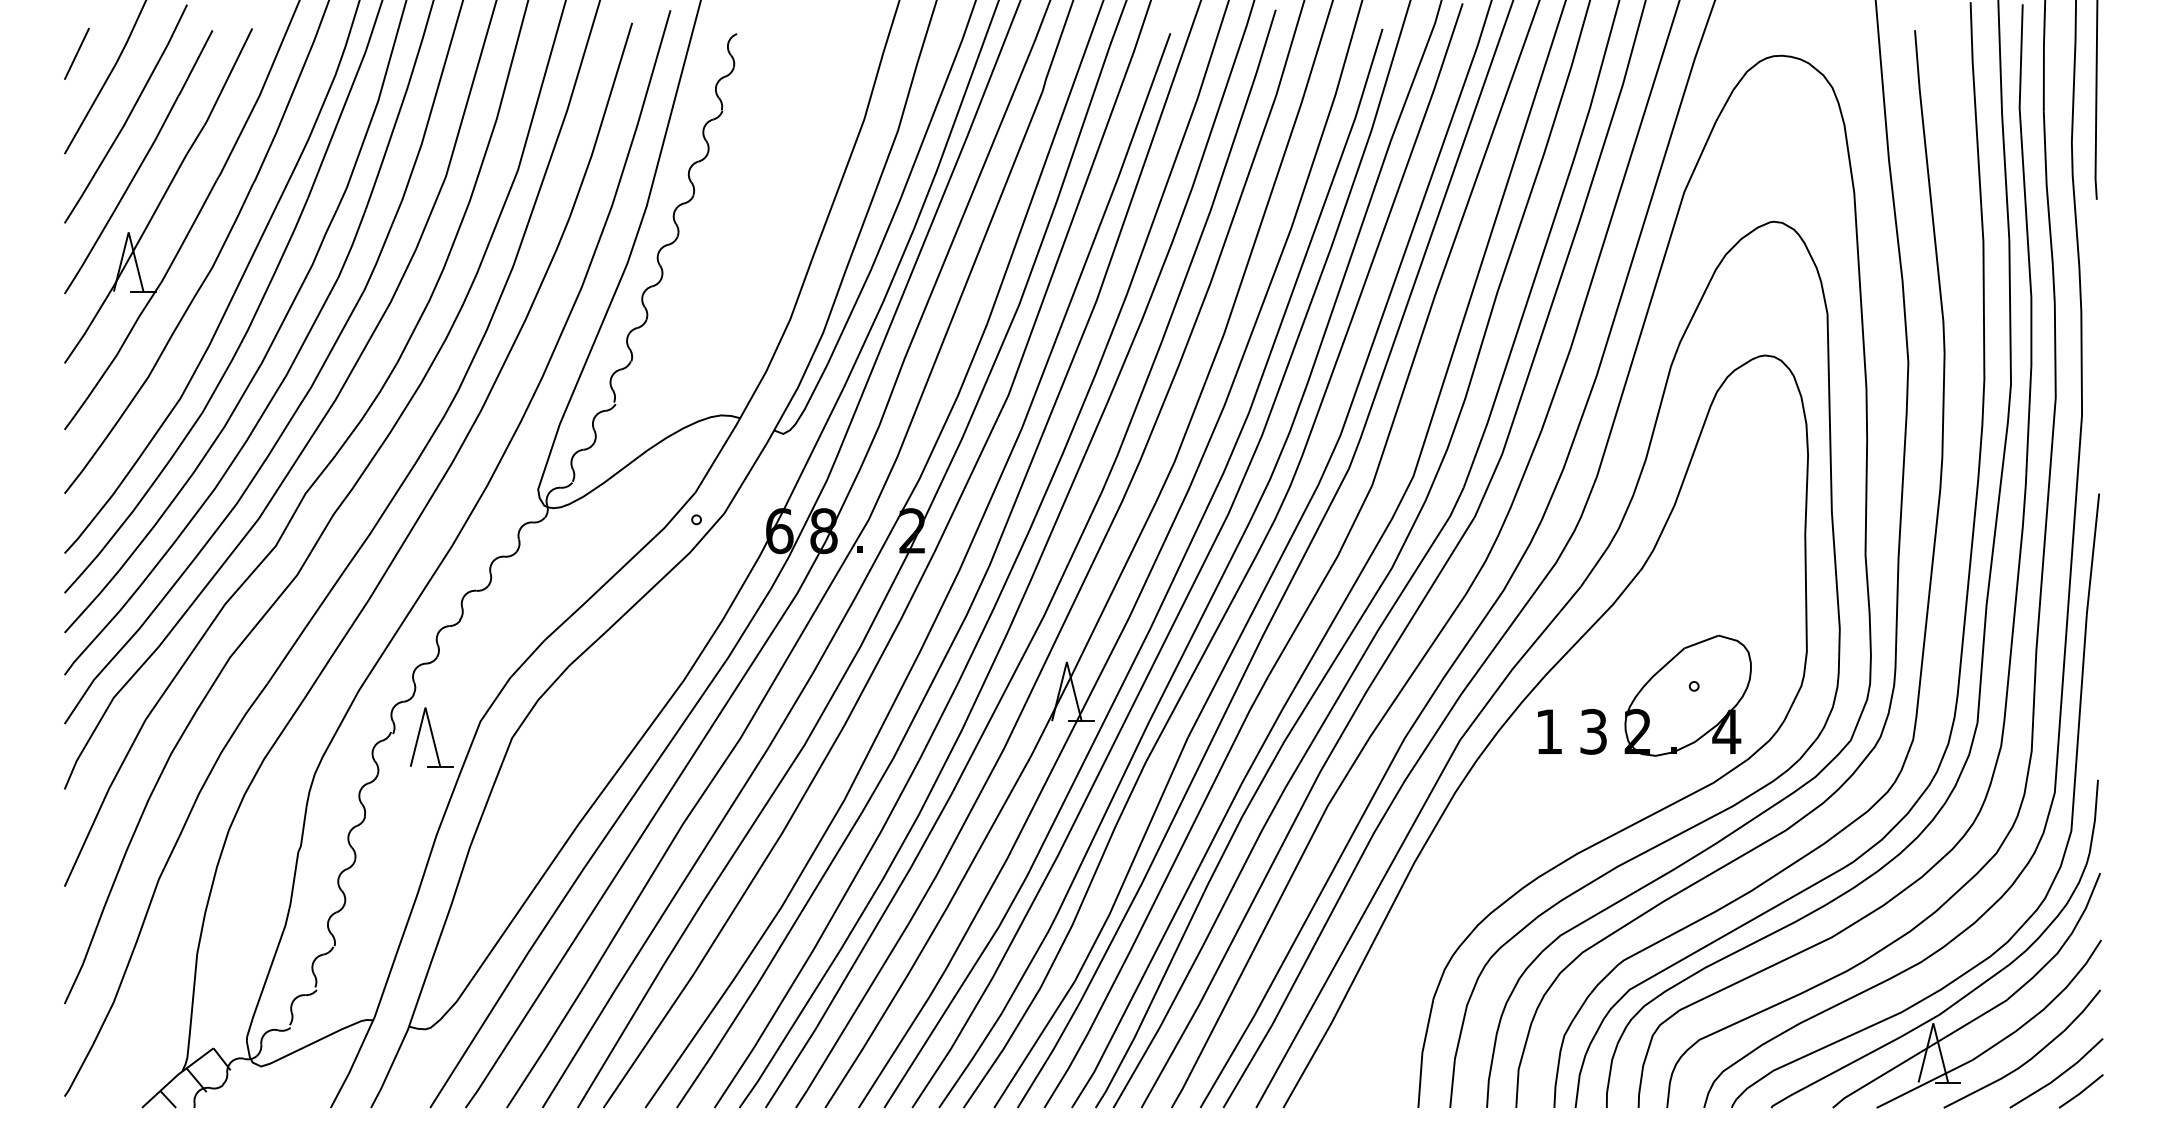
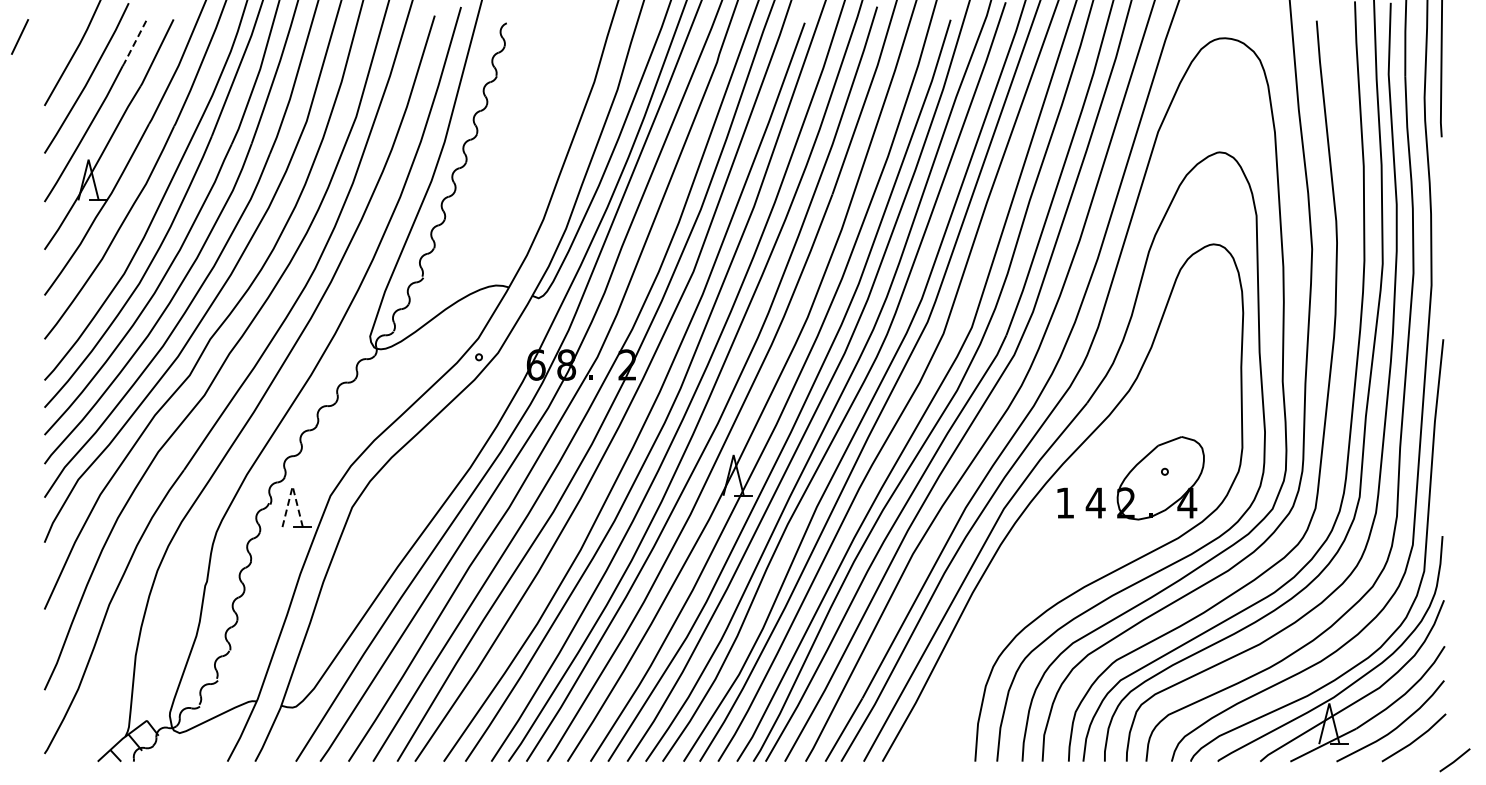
line: (77, 53) -> (20, 36), moved
line: (193, 64) -> (133, 44), solid -> dashed
line: (425, 707) -> (292, 486), solid -> dashed
text: (1593, 730) -> (1095, 502), 3 -> 4
line: (2080, 1091) -> (1454, 760), moved

